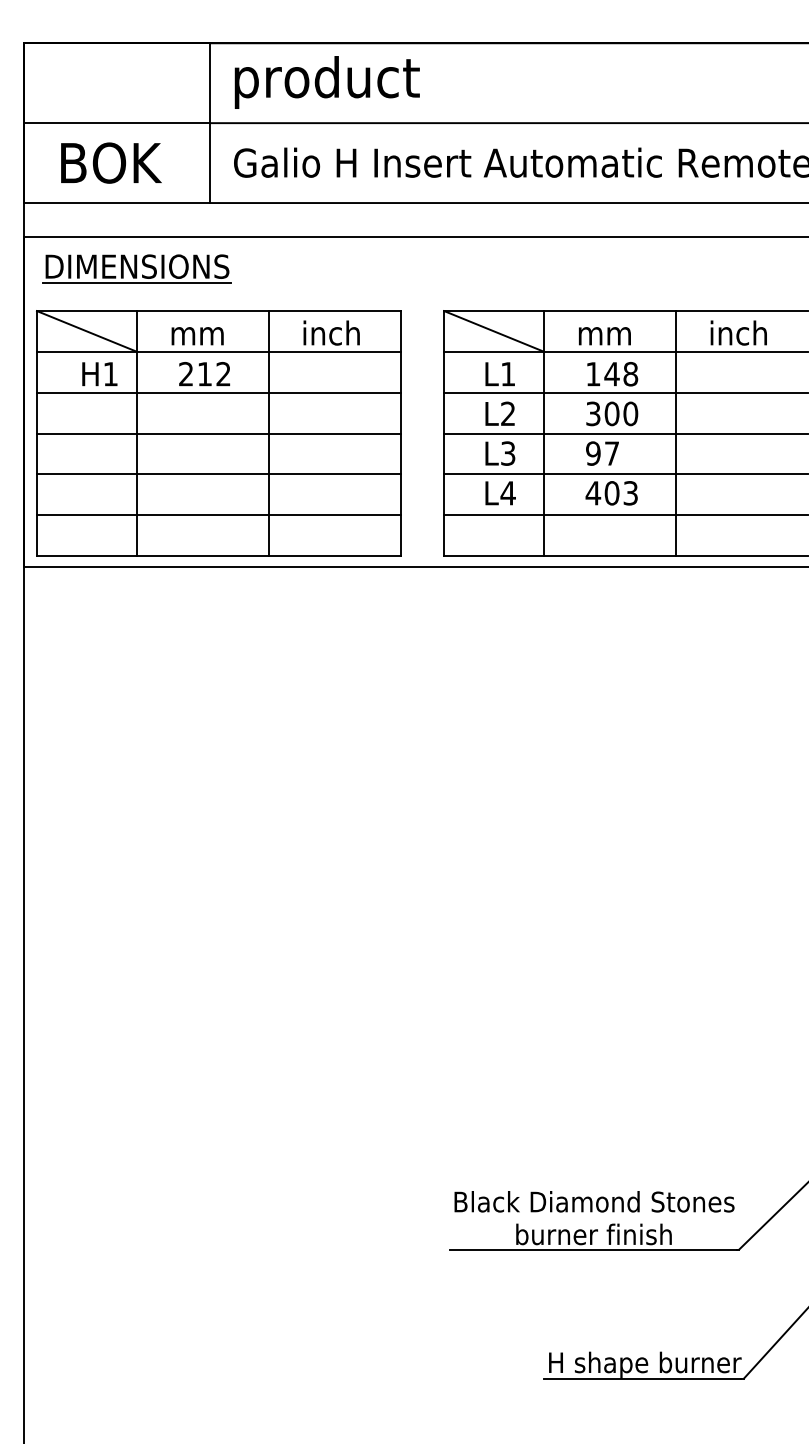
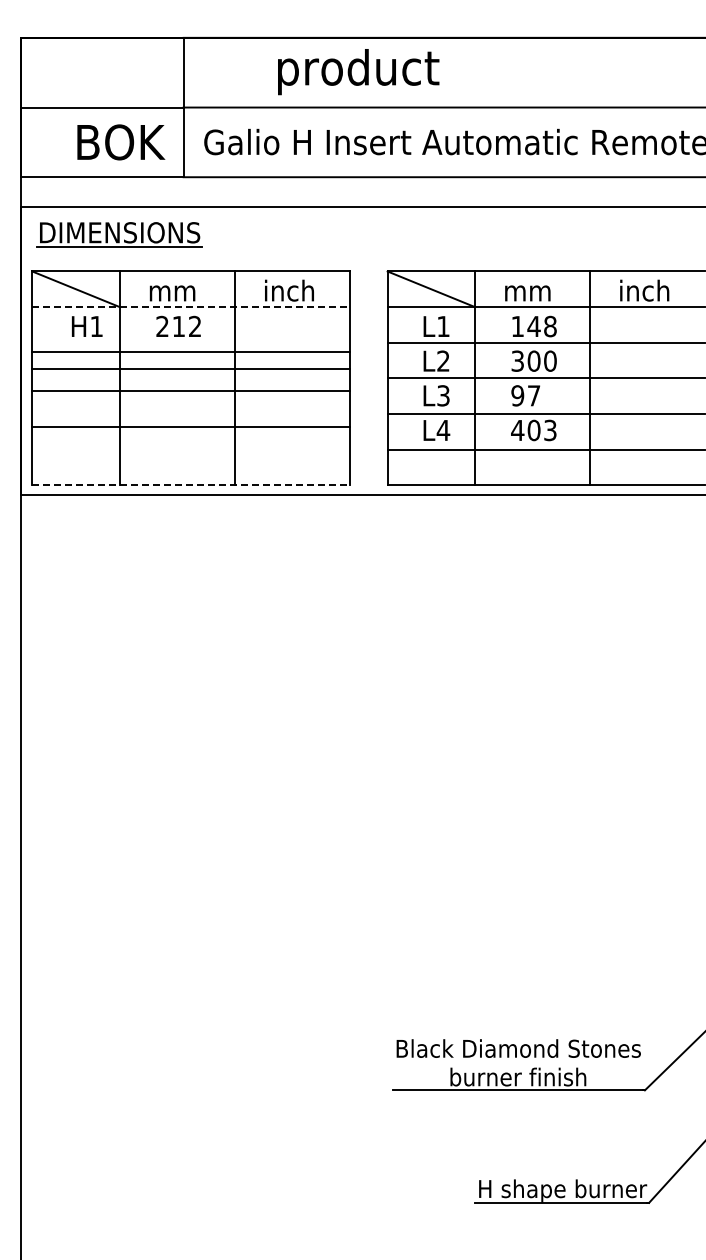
text: (327, 82) -> (358, 72), moved
text: (111, 163) -> (121, 142), moved
line: (219, 352) -> (191, 307), solid -> dashed
line: (218, 392) -> (190, 368), moved
line: (218, 433) -> (190, 352), moved
line: (218, 473) -> (190, 390), moved
line: (218, 515) -> (190, 426), moved
line: (219, 556) -> (191, 485), solid -> dashed

